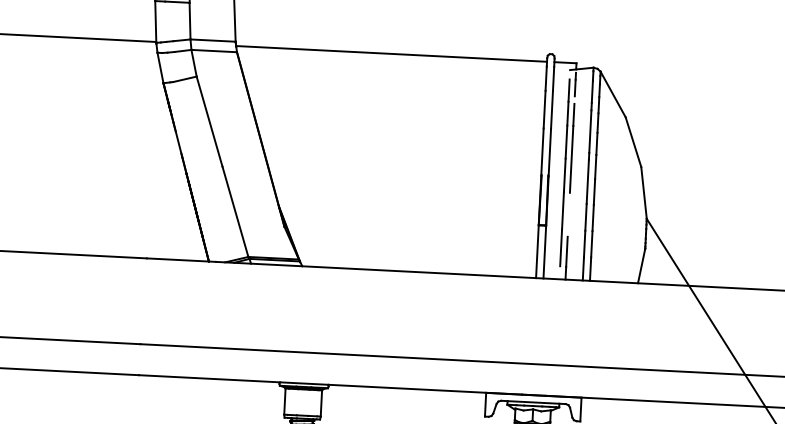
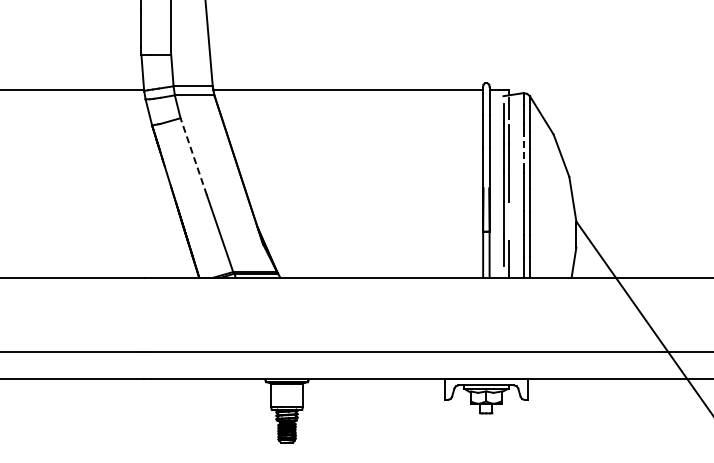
line: (209, 121) -> (193, 156), solid -> dashed
line: (590, 132) -> (523, 149), solid -> dashed

